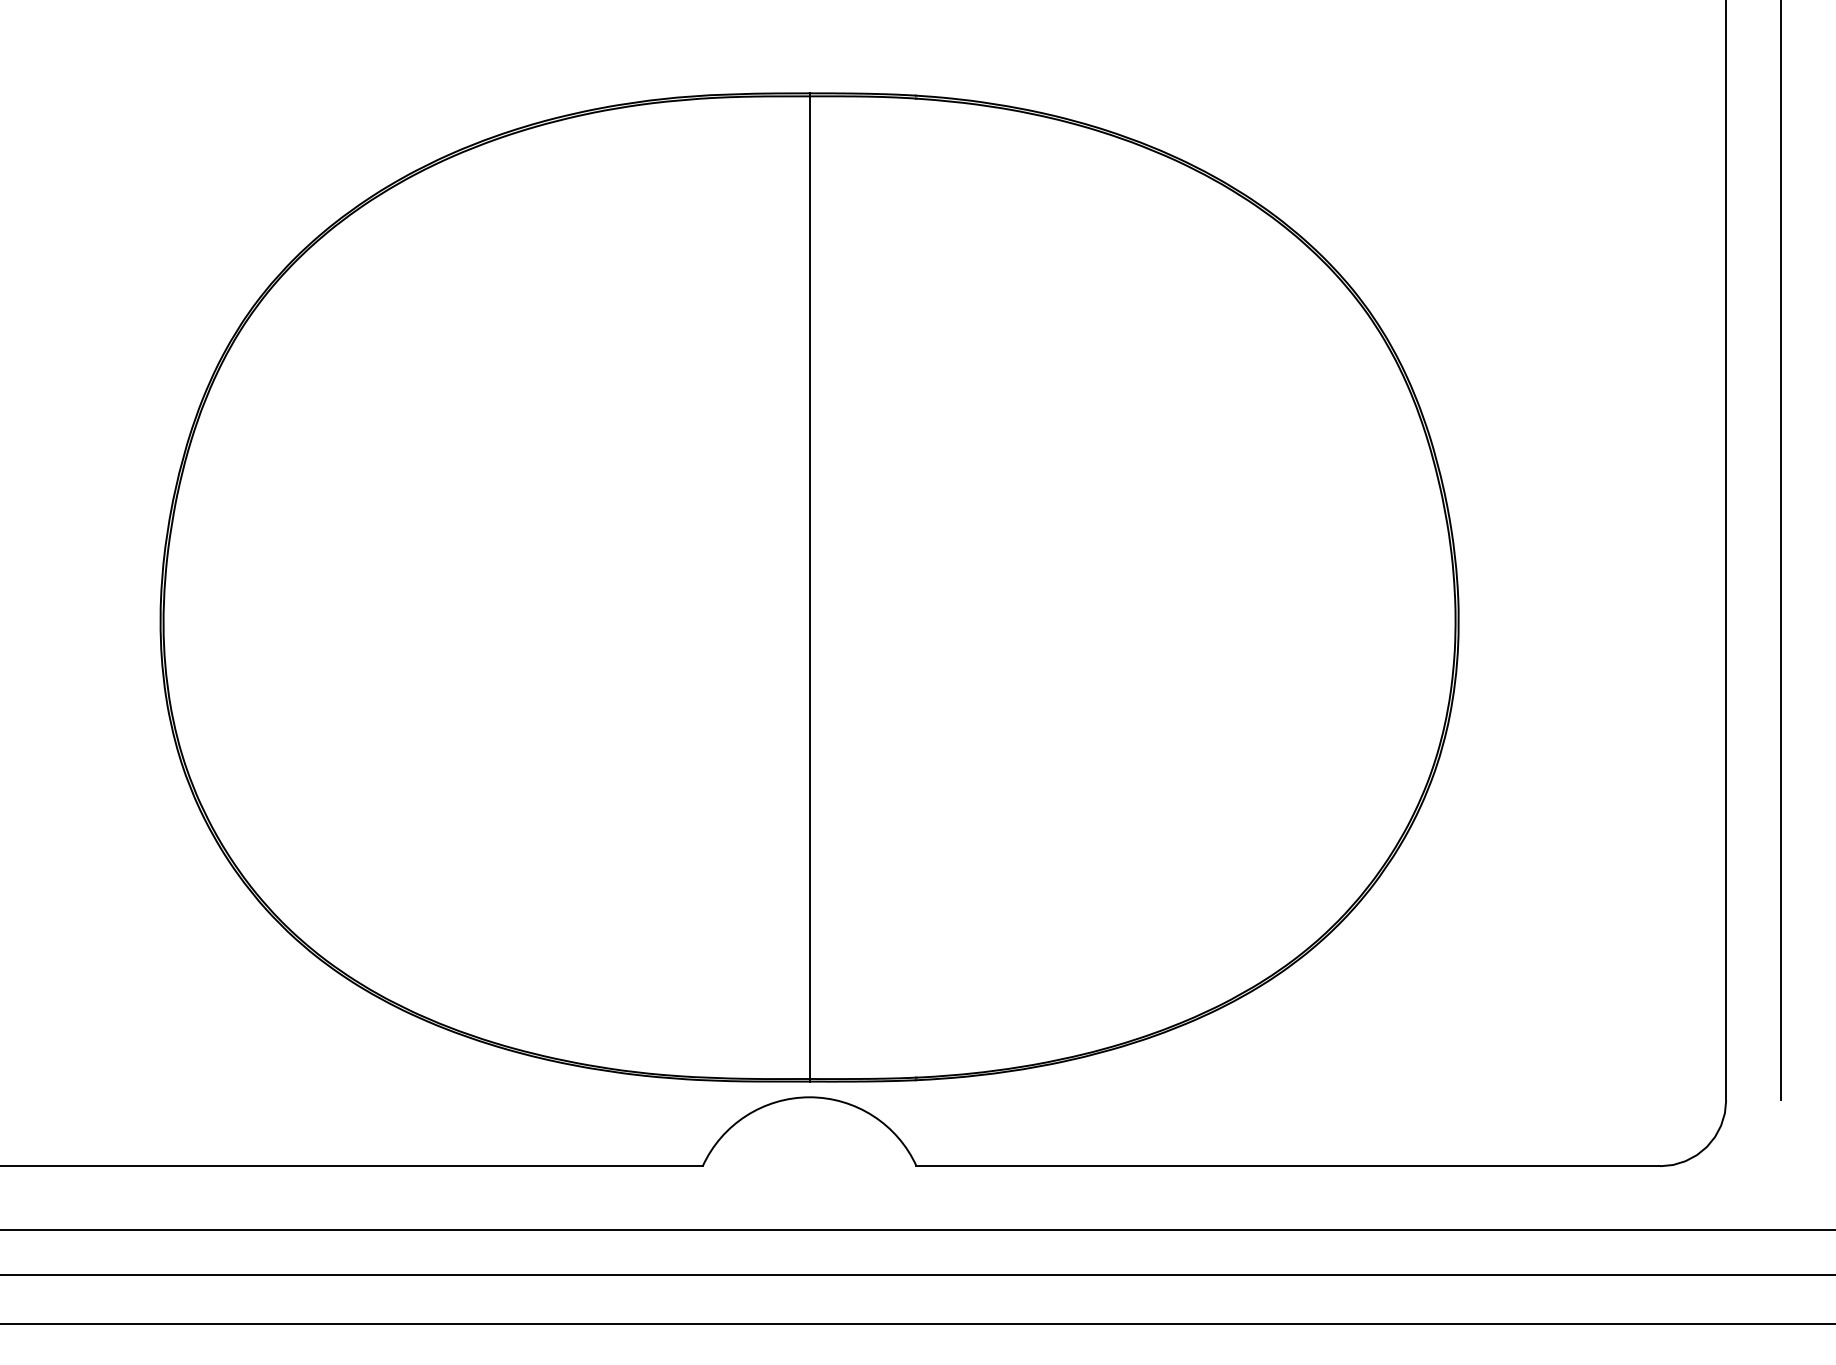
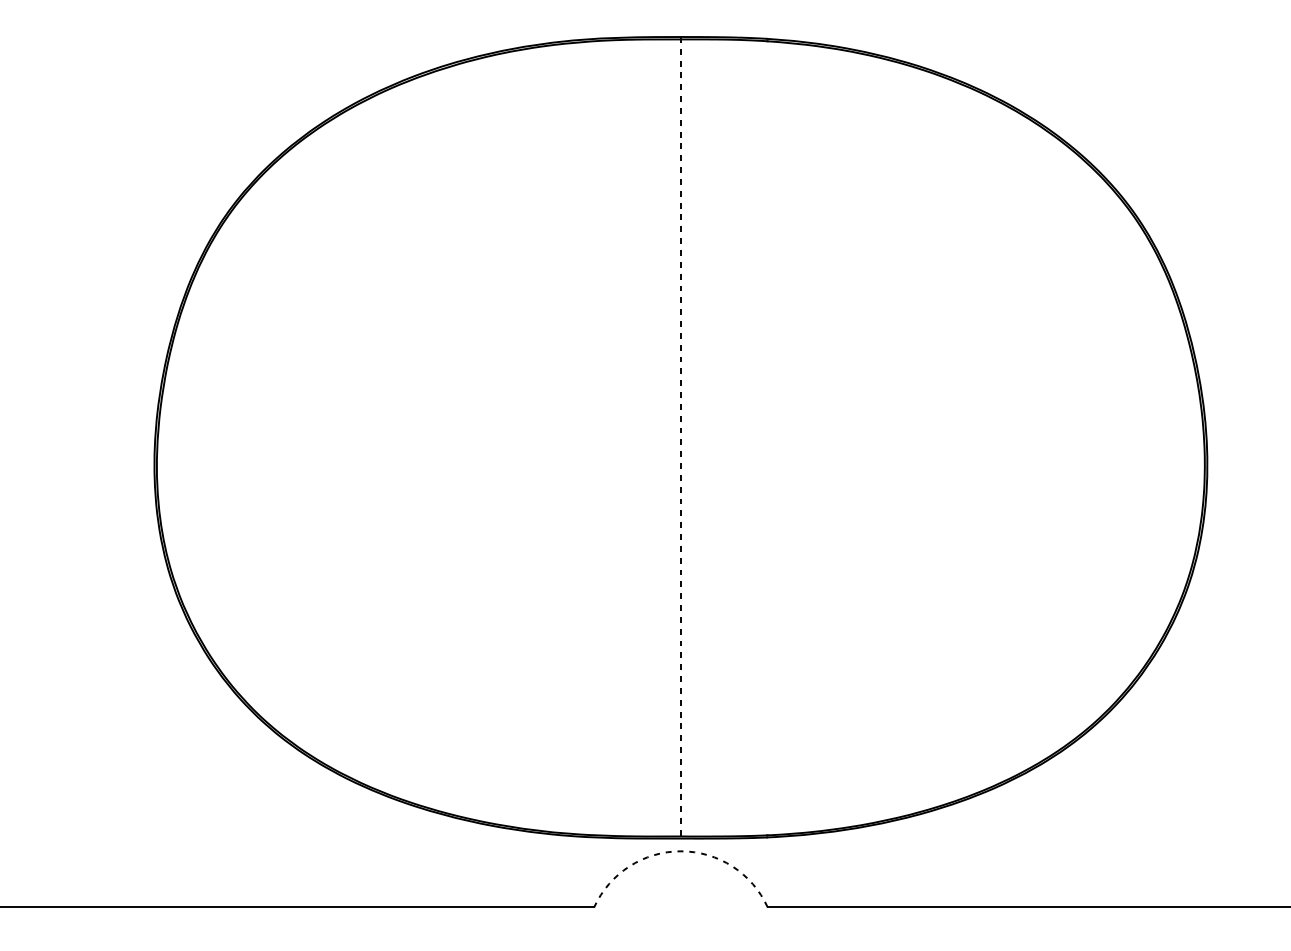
line: (809, 587) -> (680, 437), solid -> dashed
arc: (809, 1097) -> (680, 851), solid -> dashed

